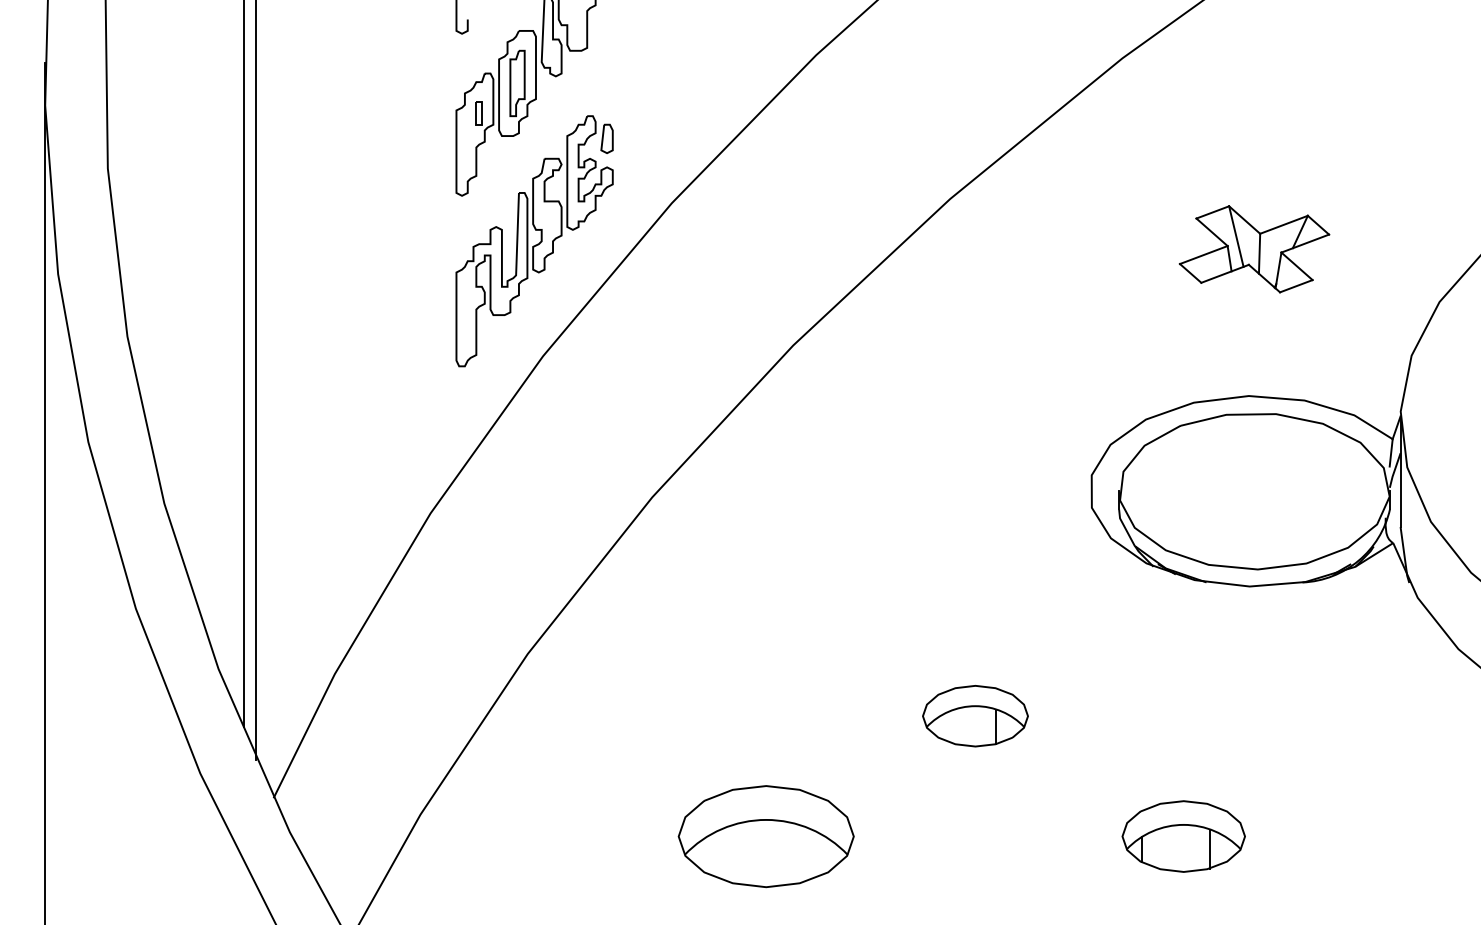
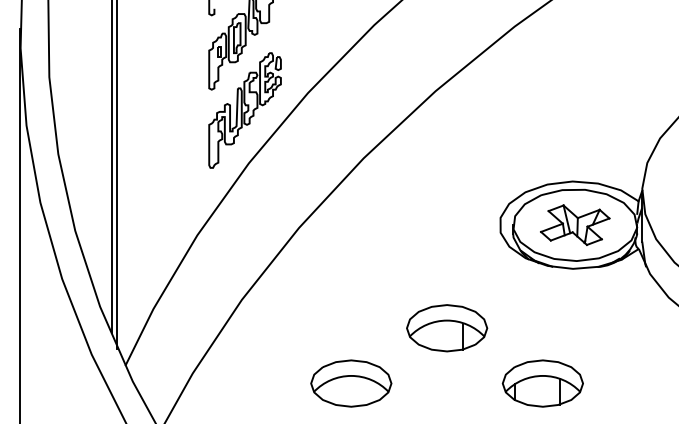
part: (1255, 247) -> (575, 224), moved
part: (975, 716) -> (447, 328), size x1.67
part: (1183, 836) -> (542, 383), size x1.43

